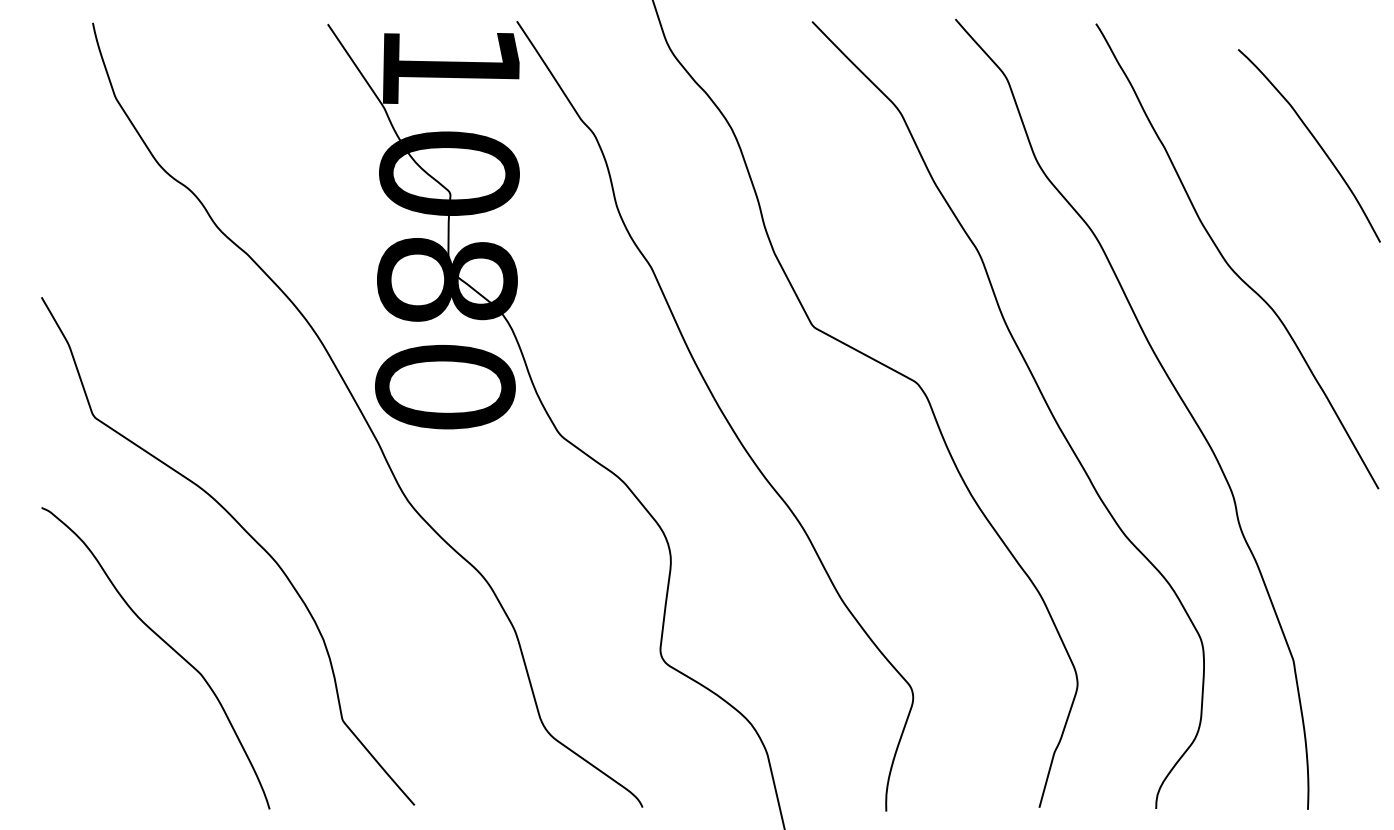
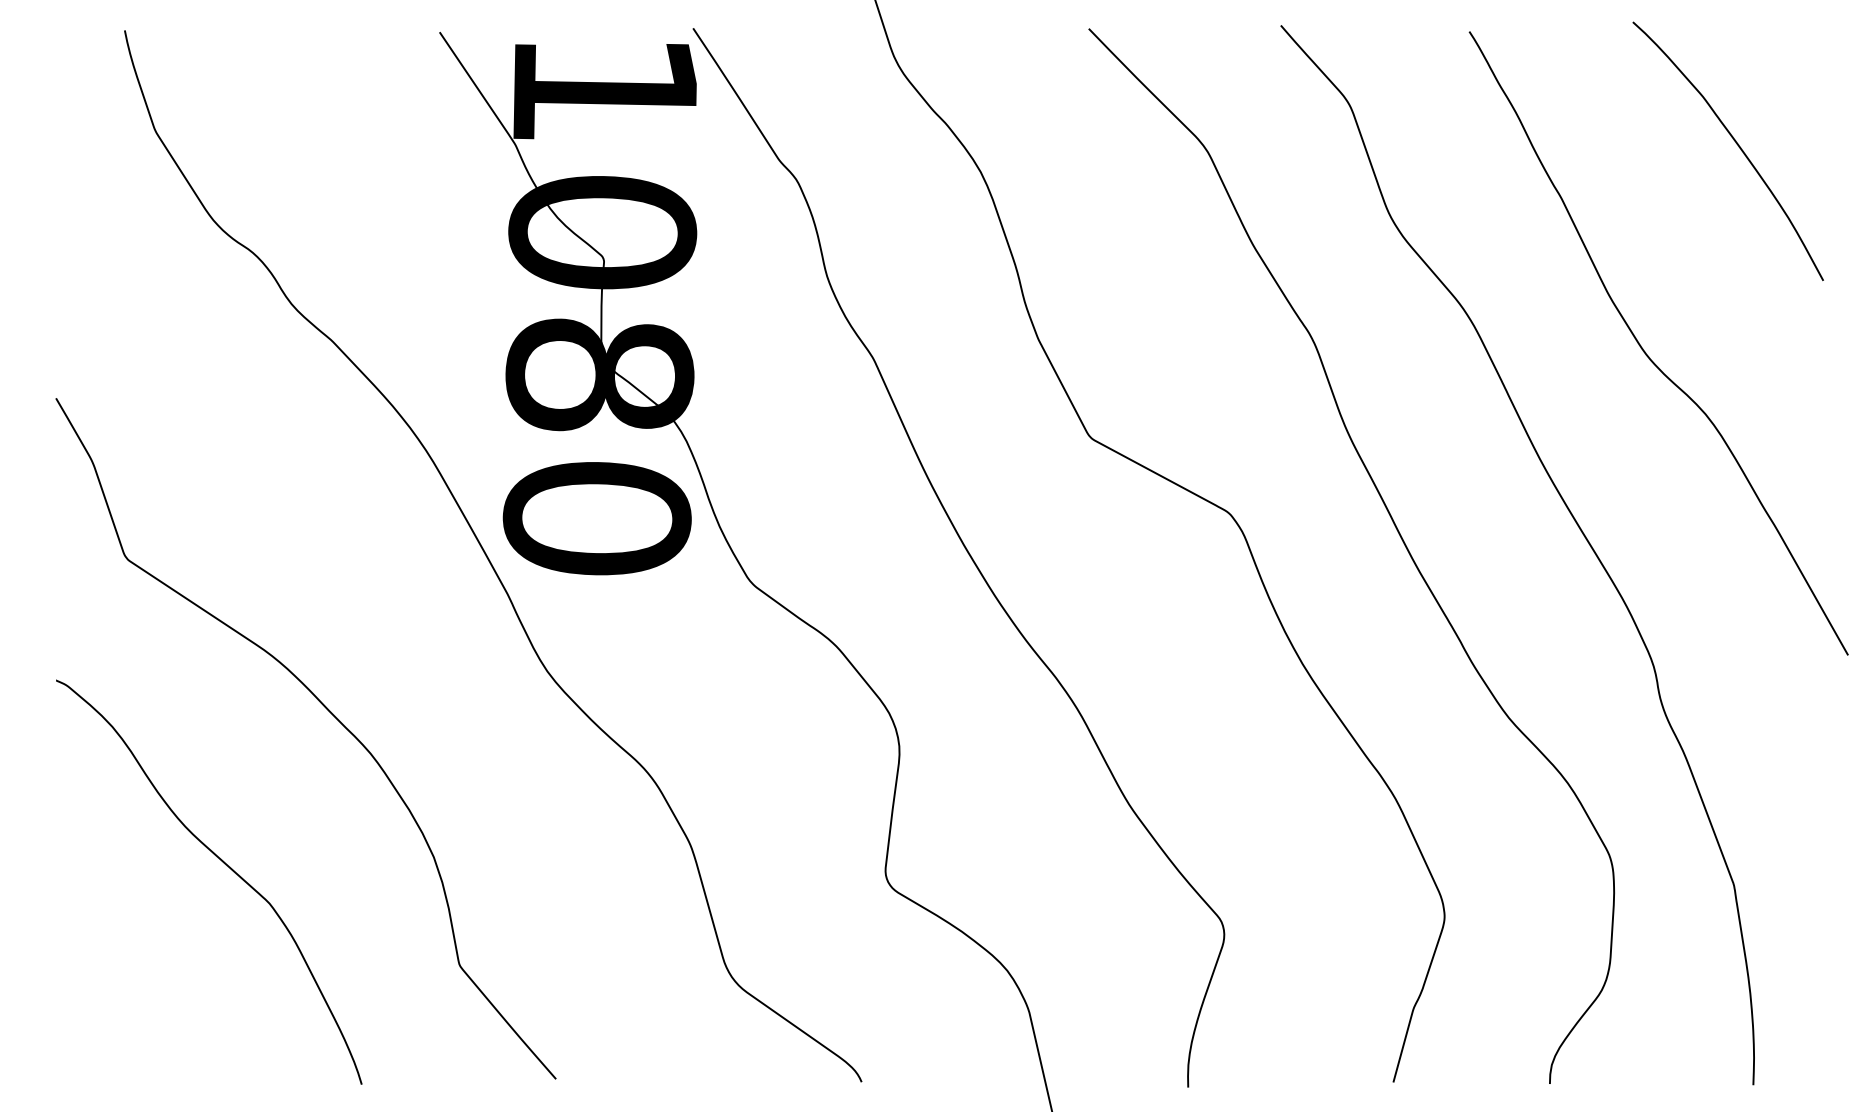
curve: (1315, 140) -> (1736, 144), moved

